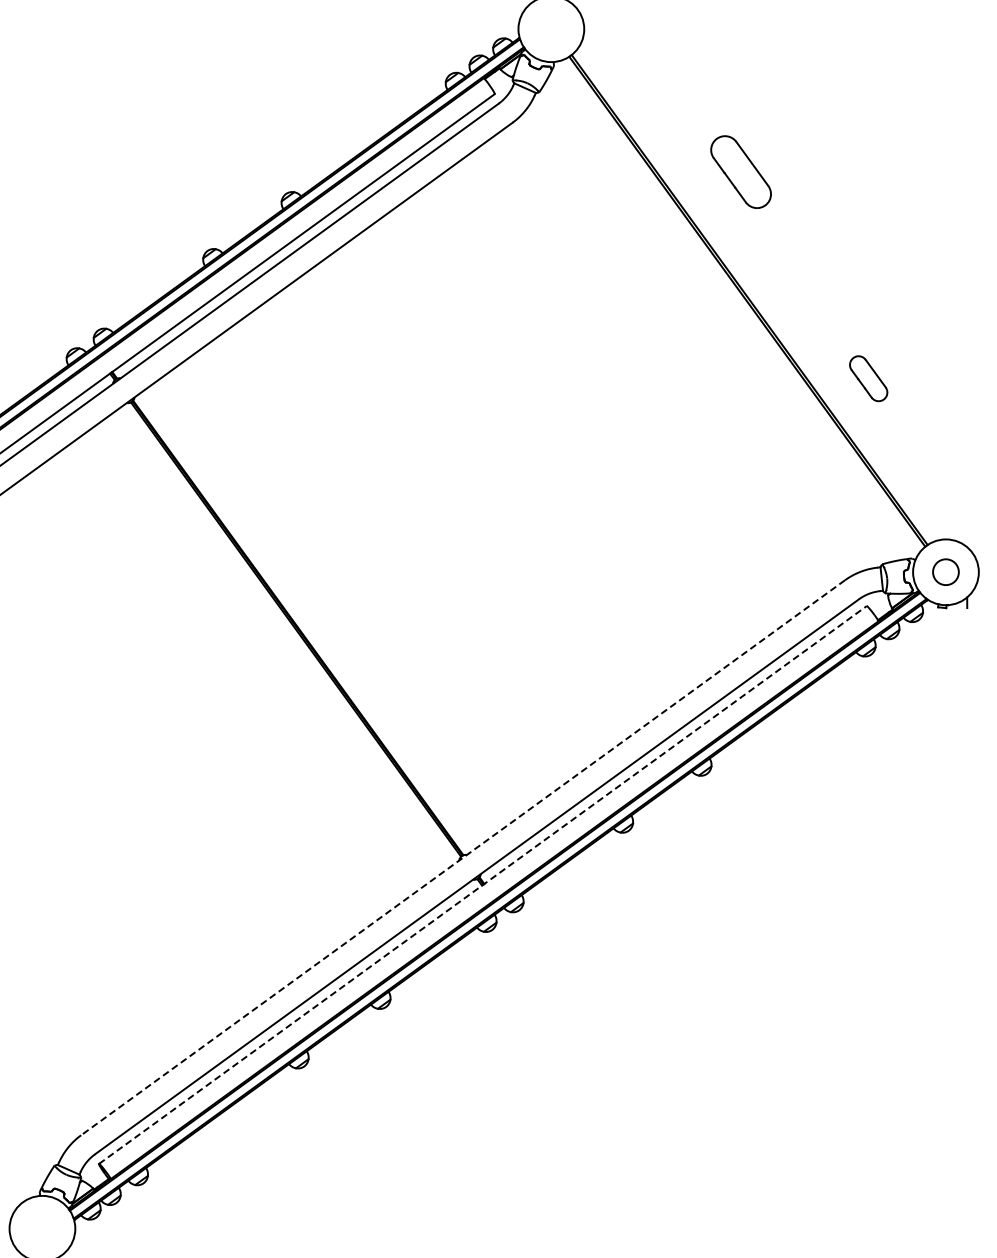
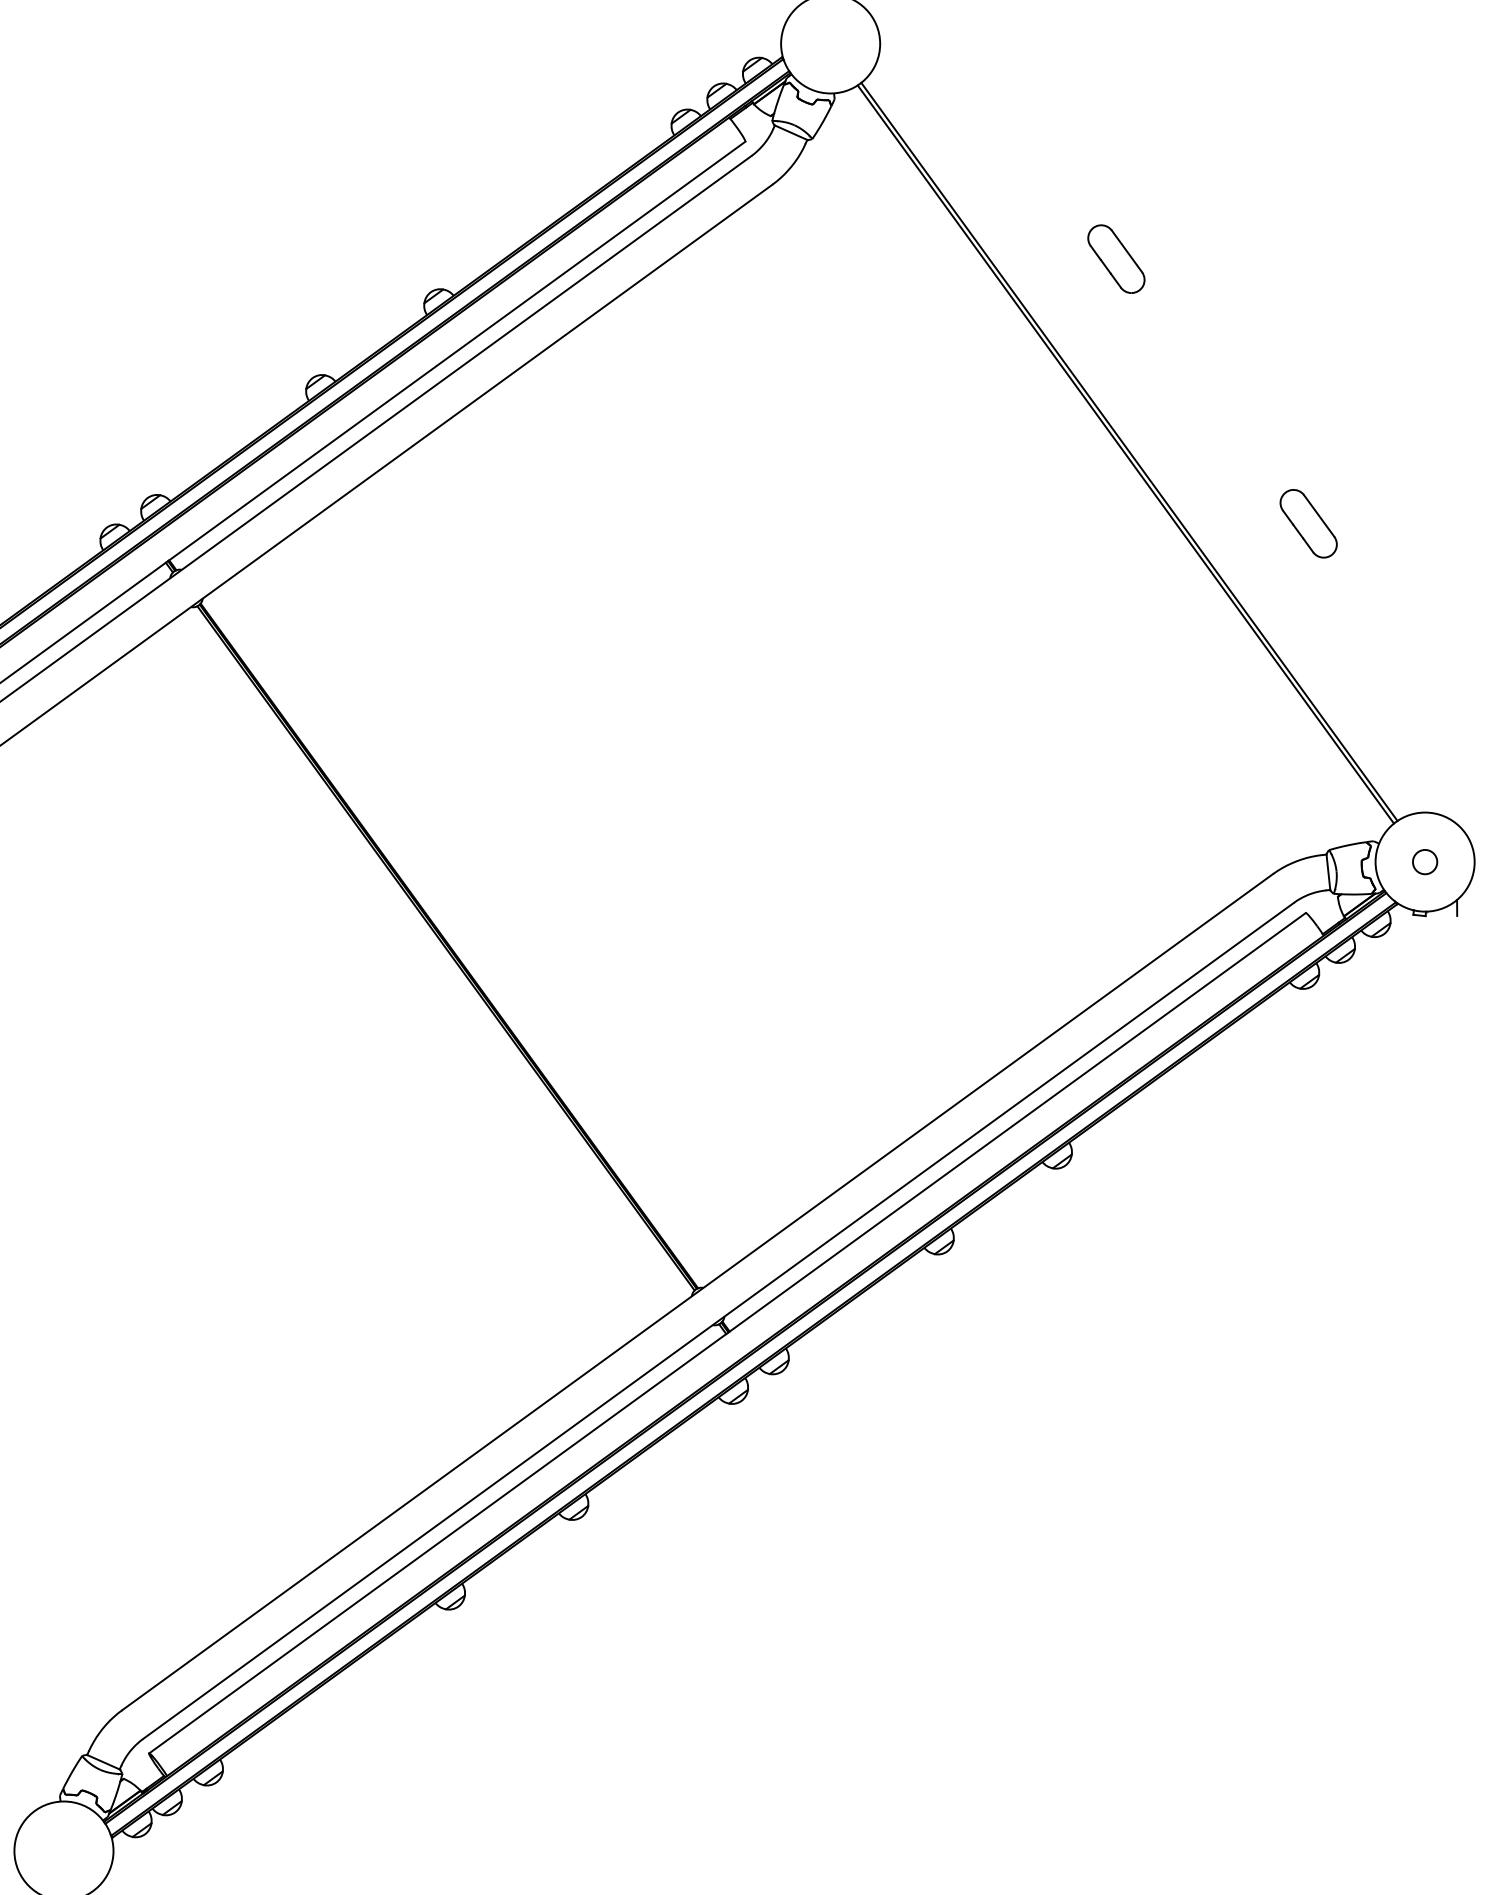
part: (740, 171) -> (1115, 258), size x0.62
part: (868, 378) -> (1308, 523), moved
circle: (945, 572) -> (1424, 862), size x0.62
line: (462, 858) -> (696, 1293), dashed -> solid
line: (483, 884) -> (728, 1332), dashed -> solid

